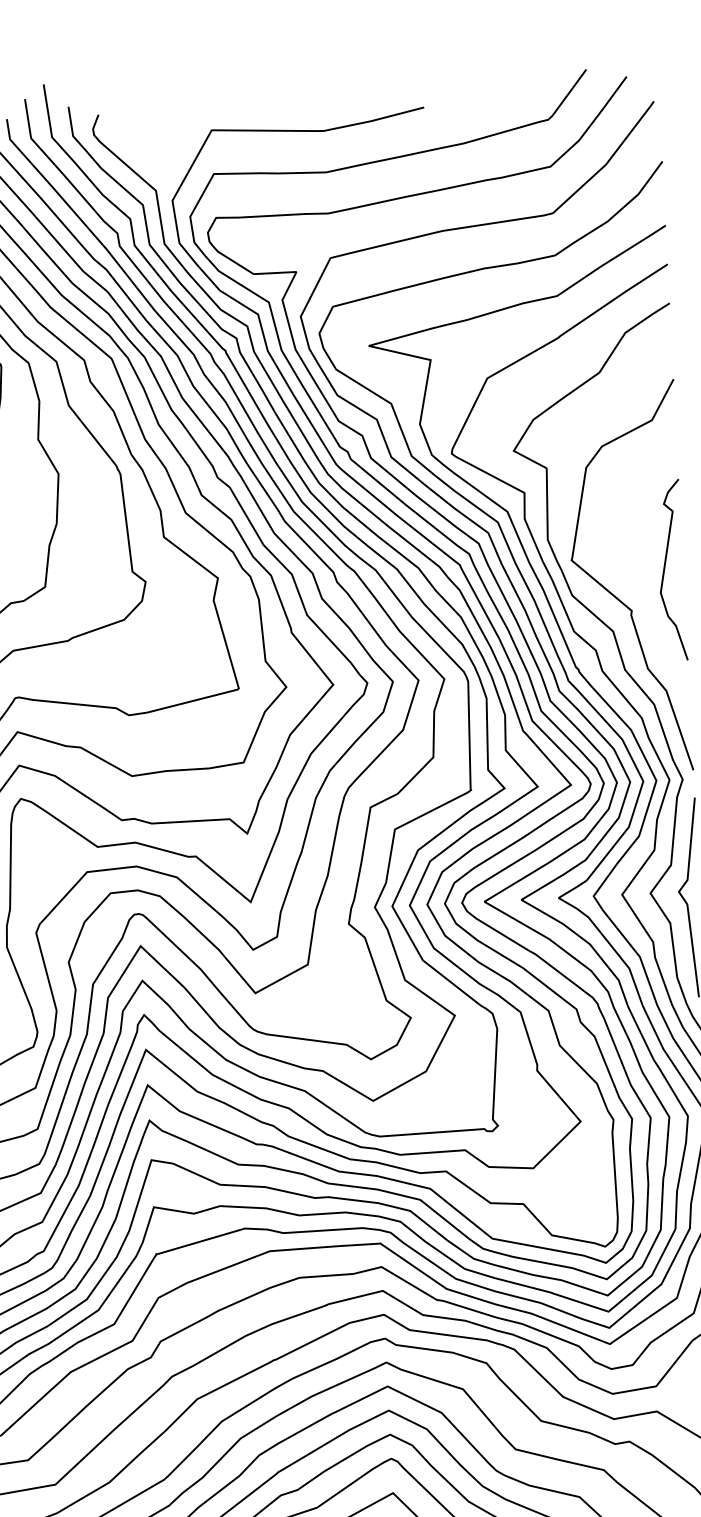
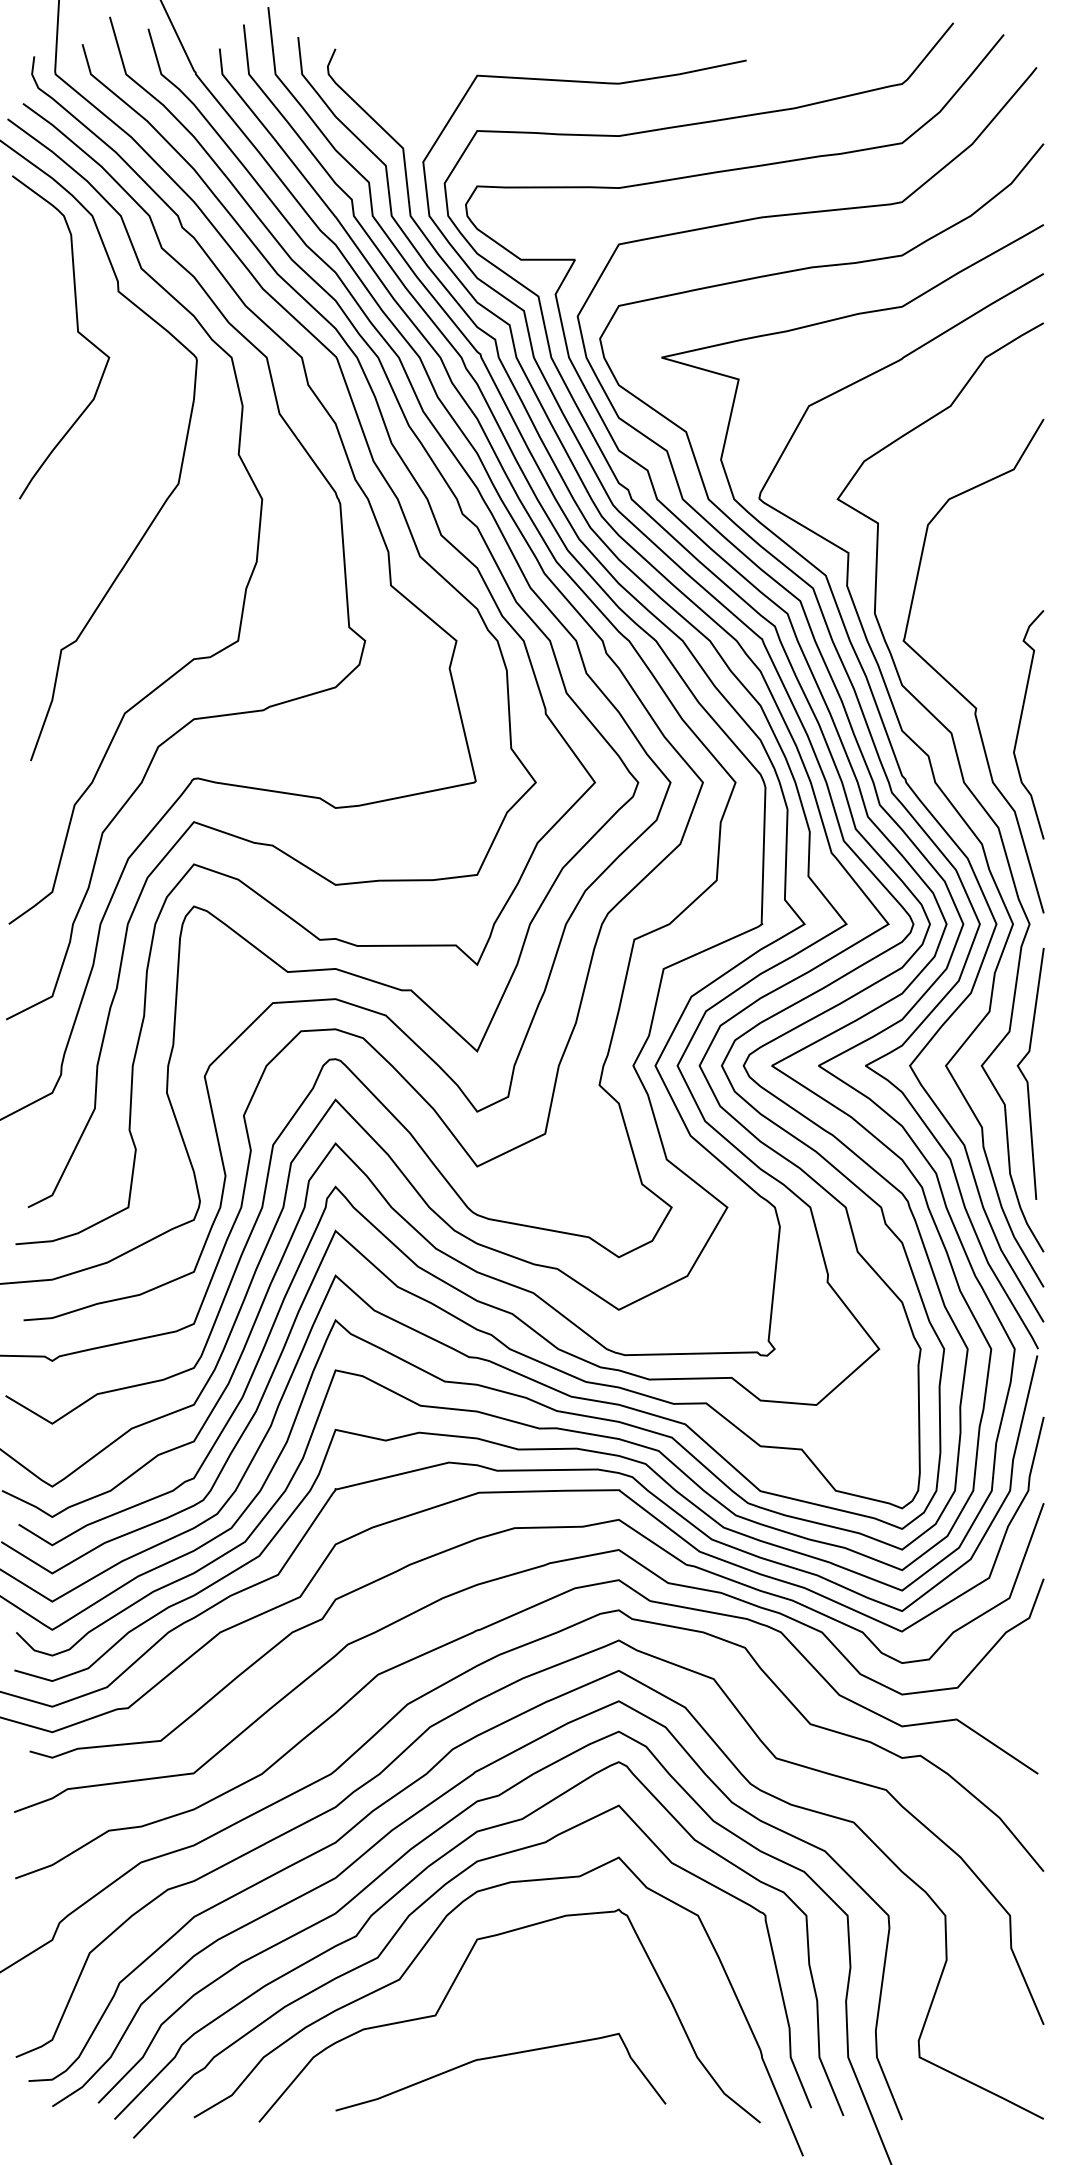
curve: (664, 570) -> (1020, 724), moved

